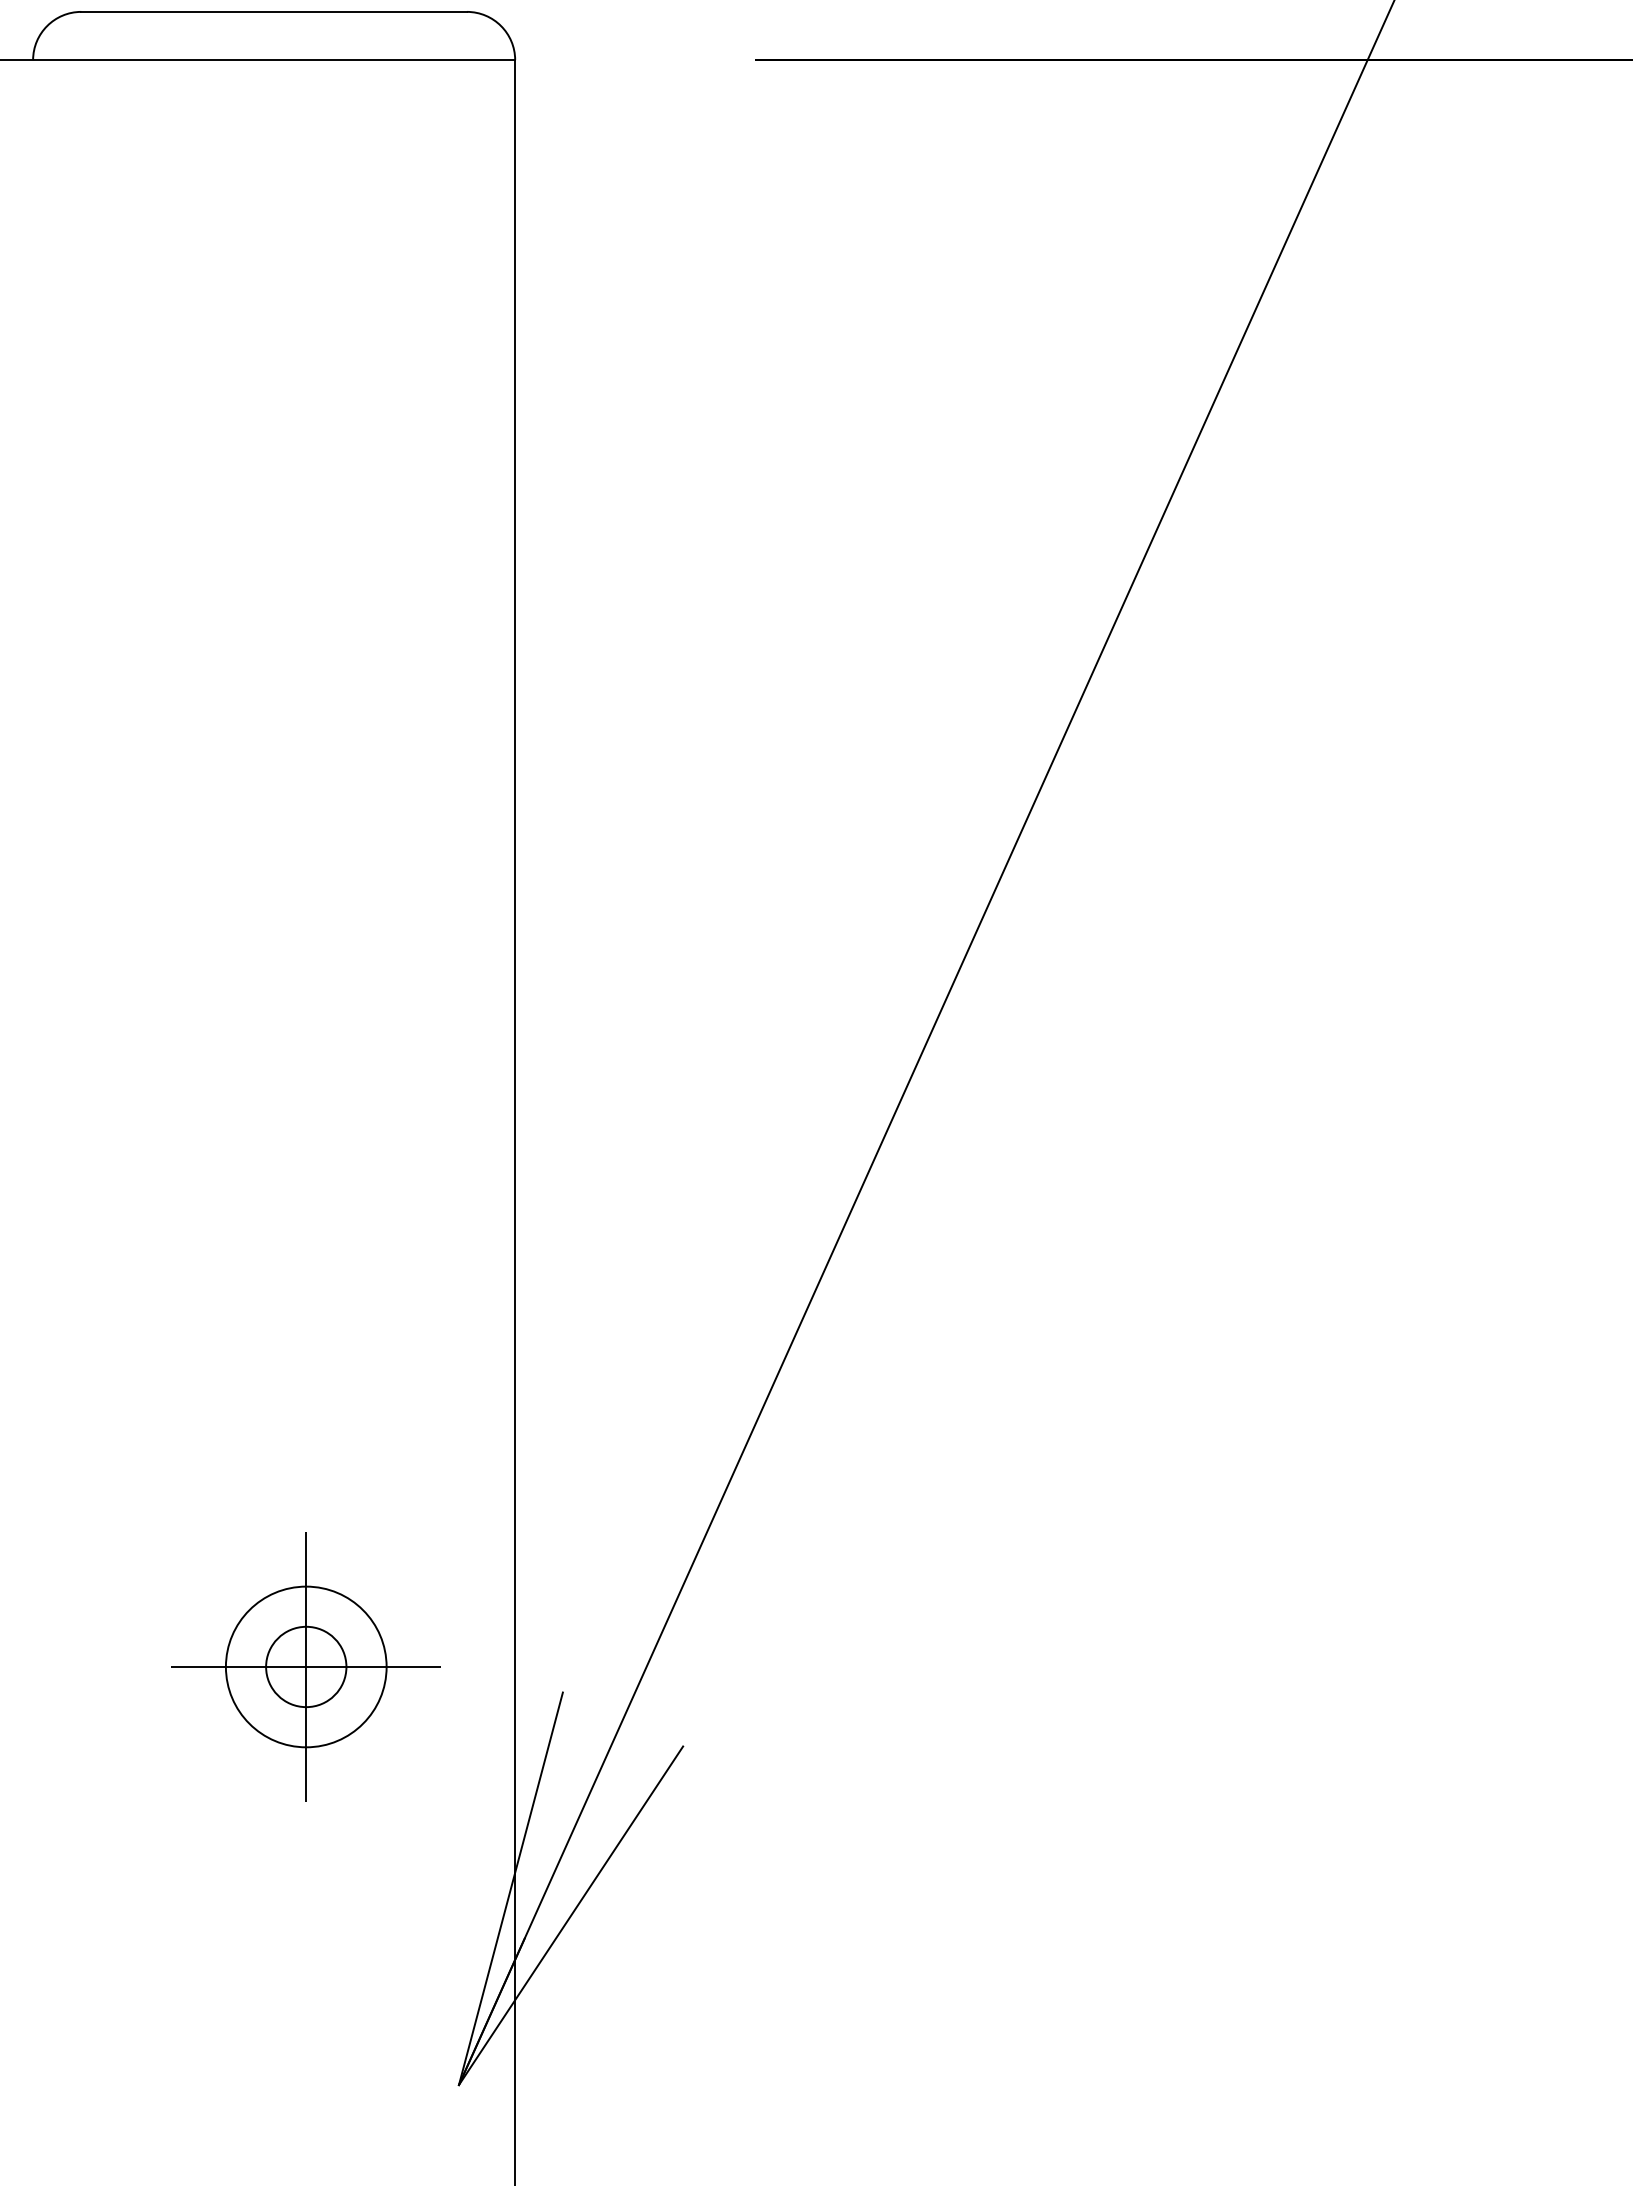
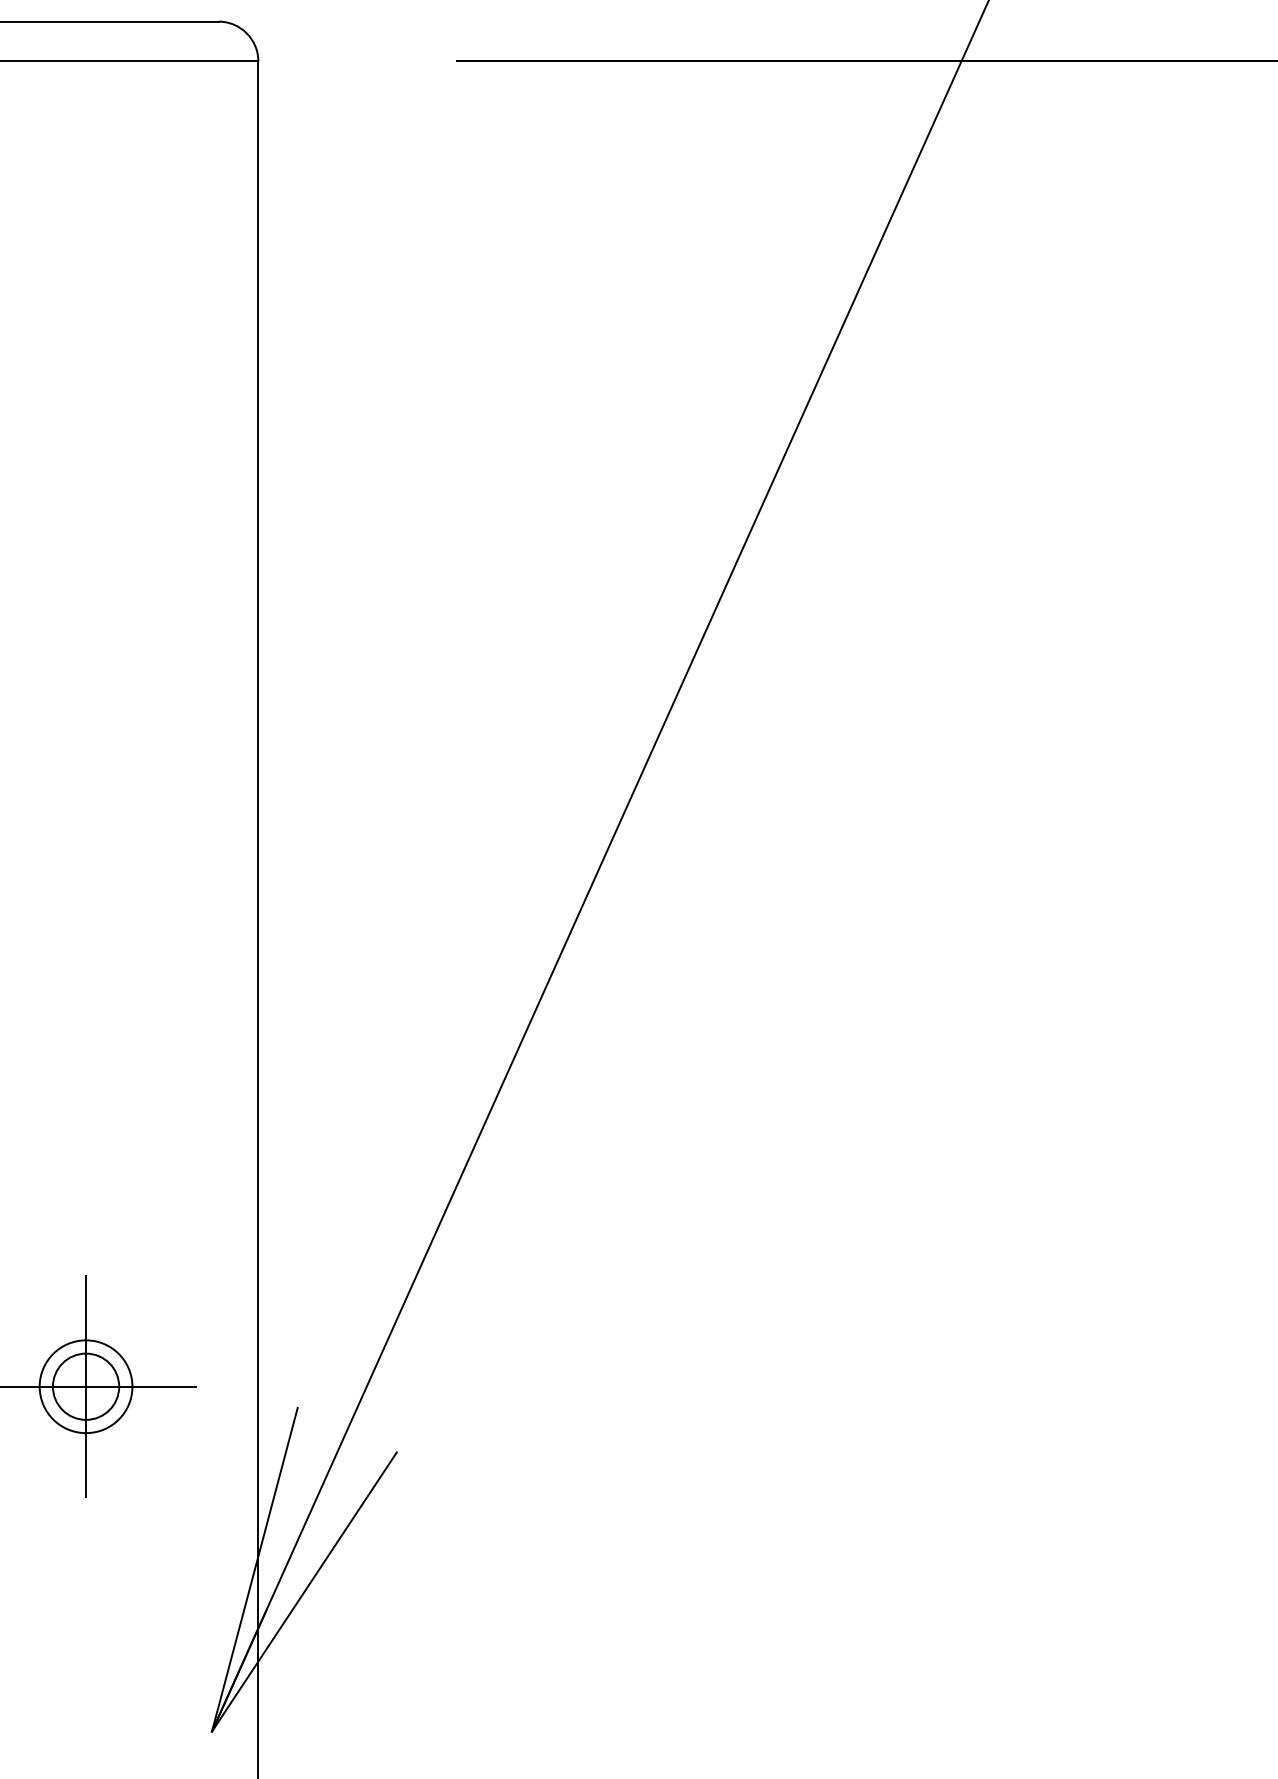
circle: (305, 1666) -> (85, 1386), size x0.7

